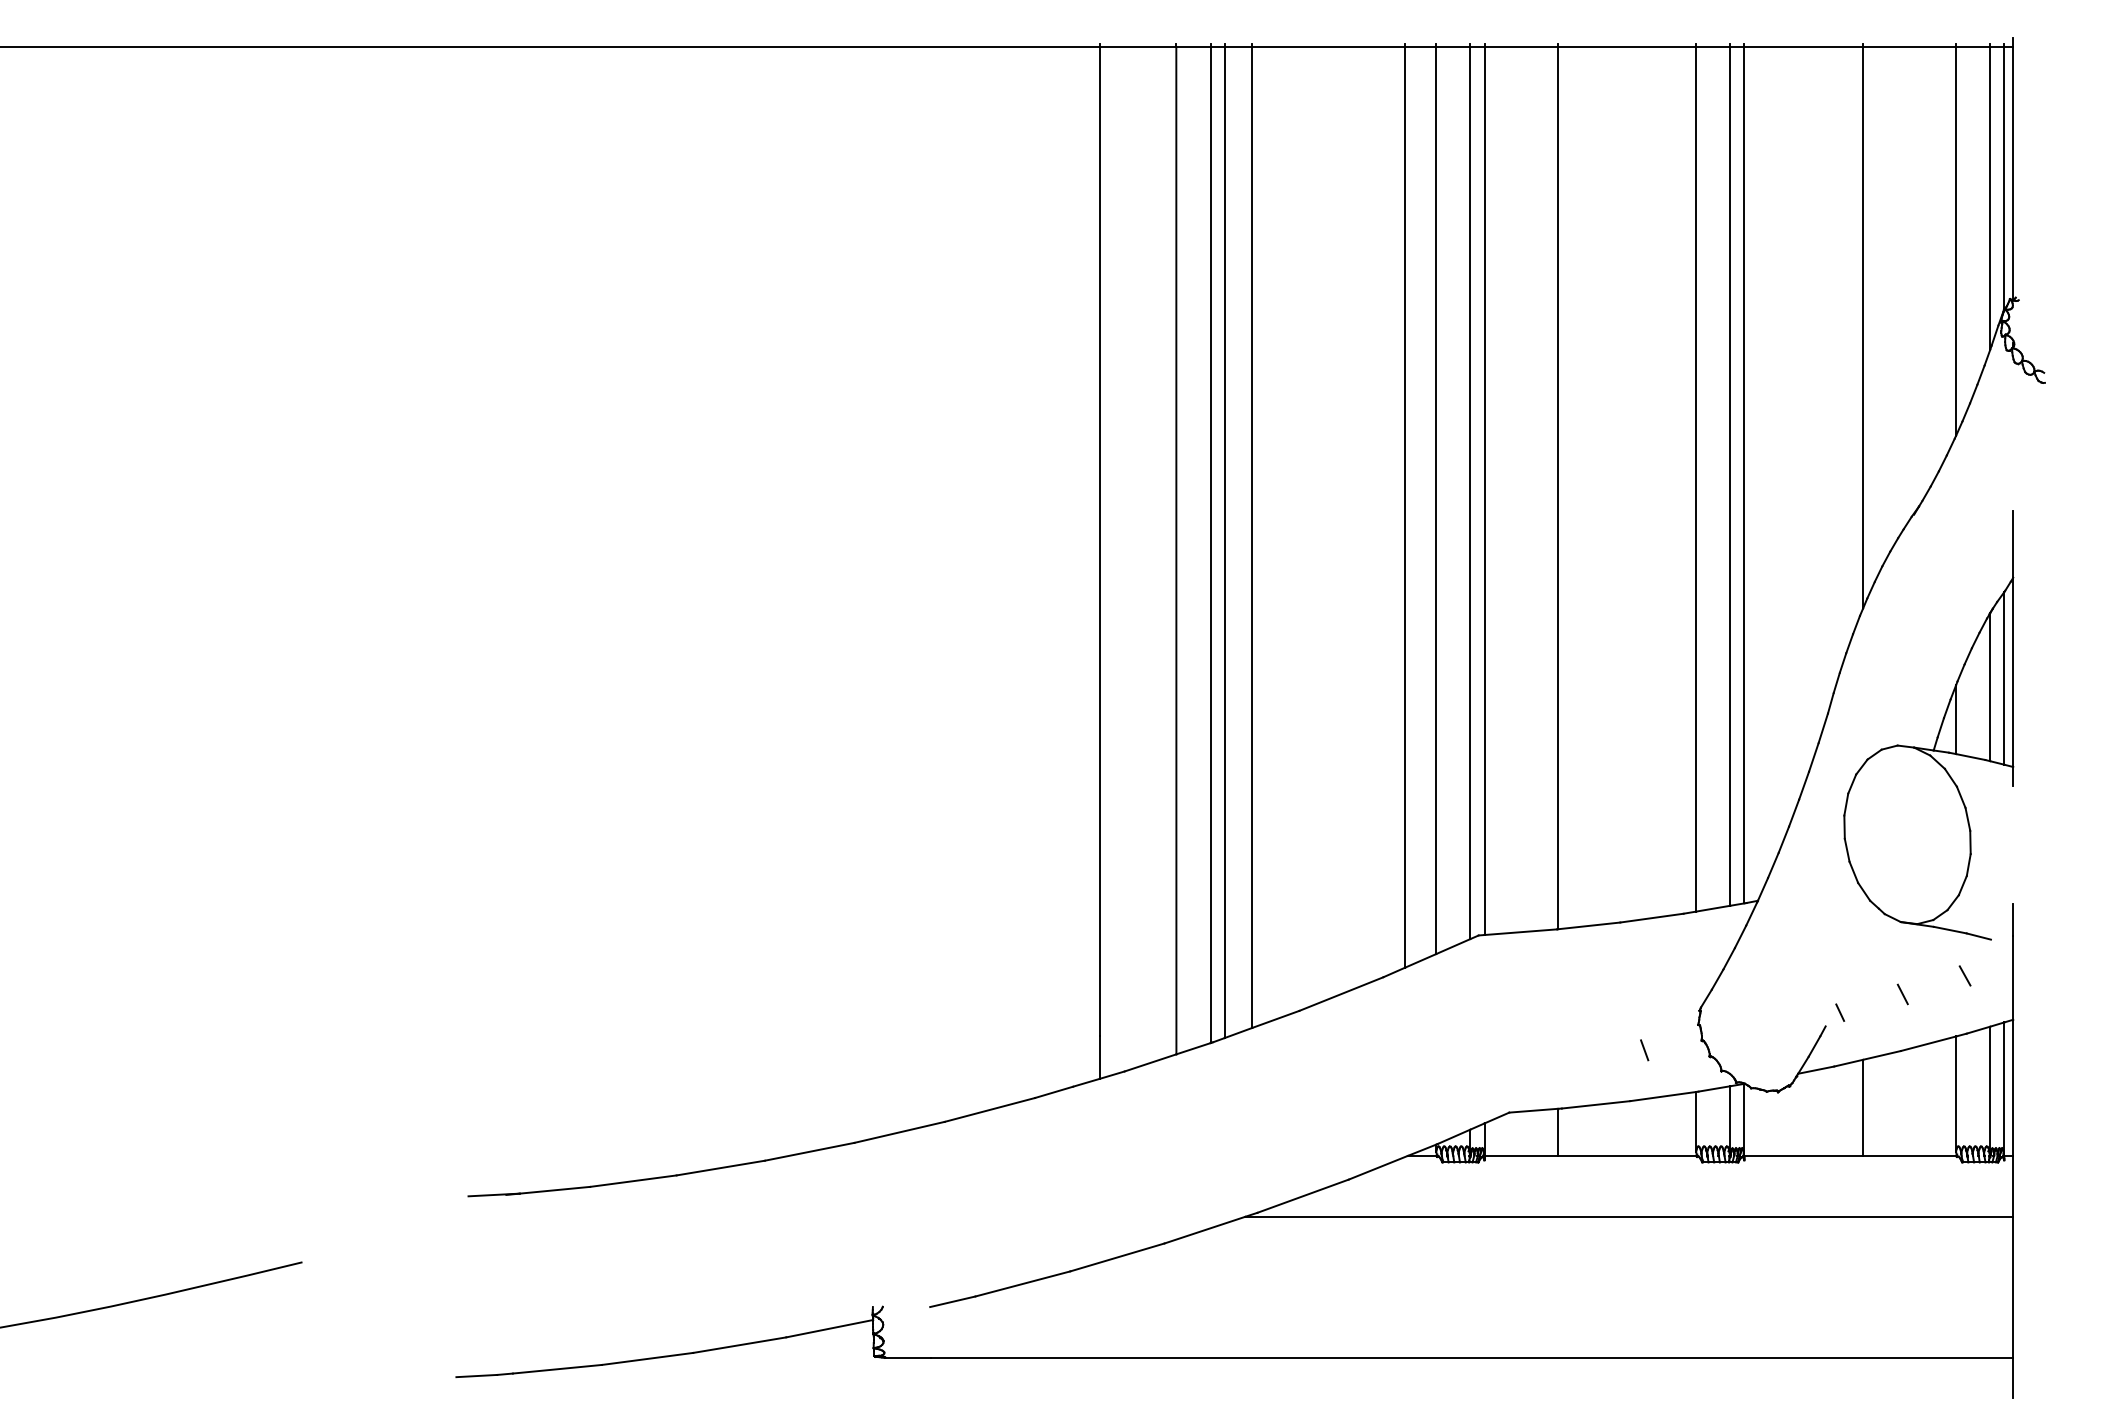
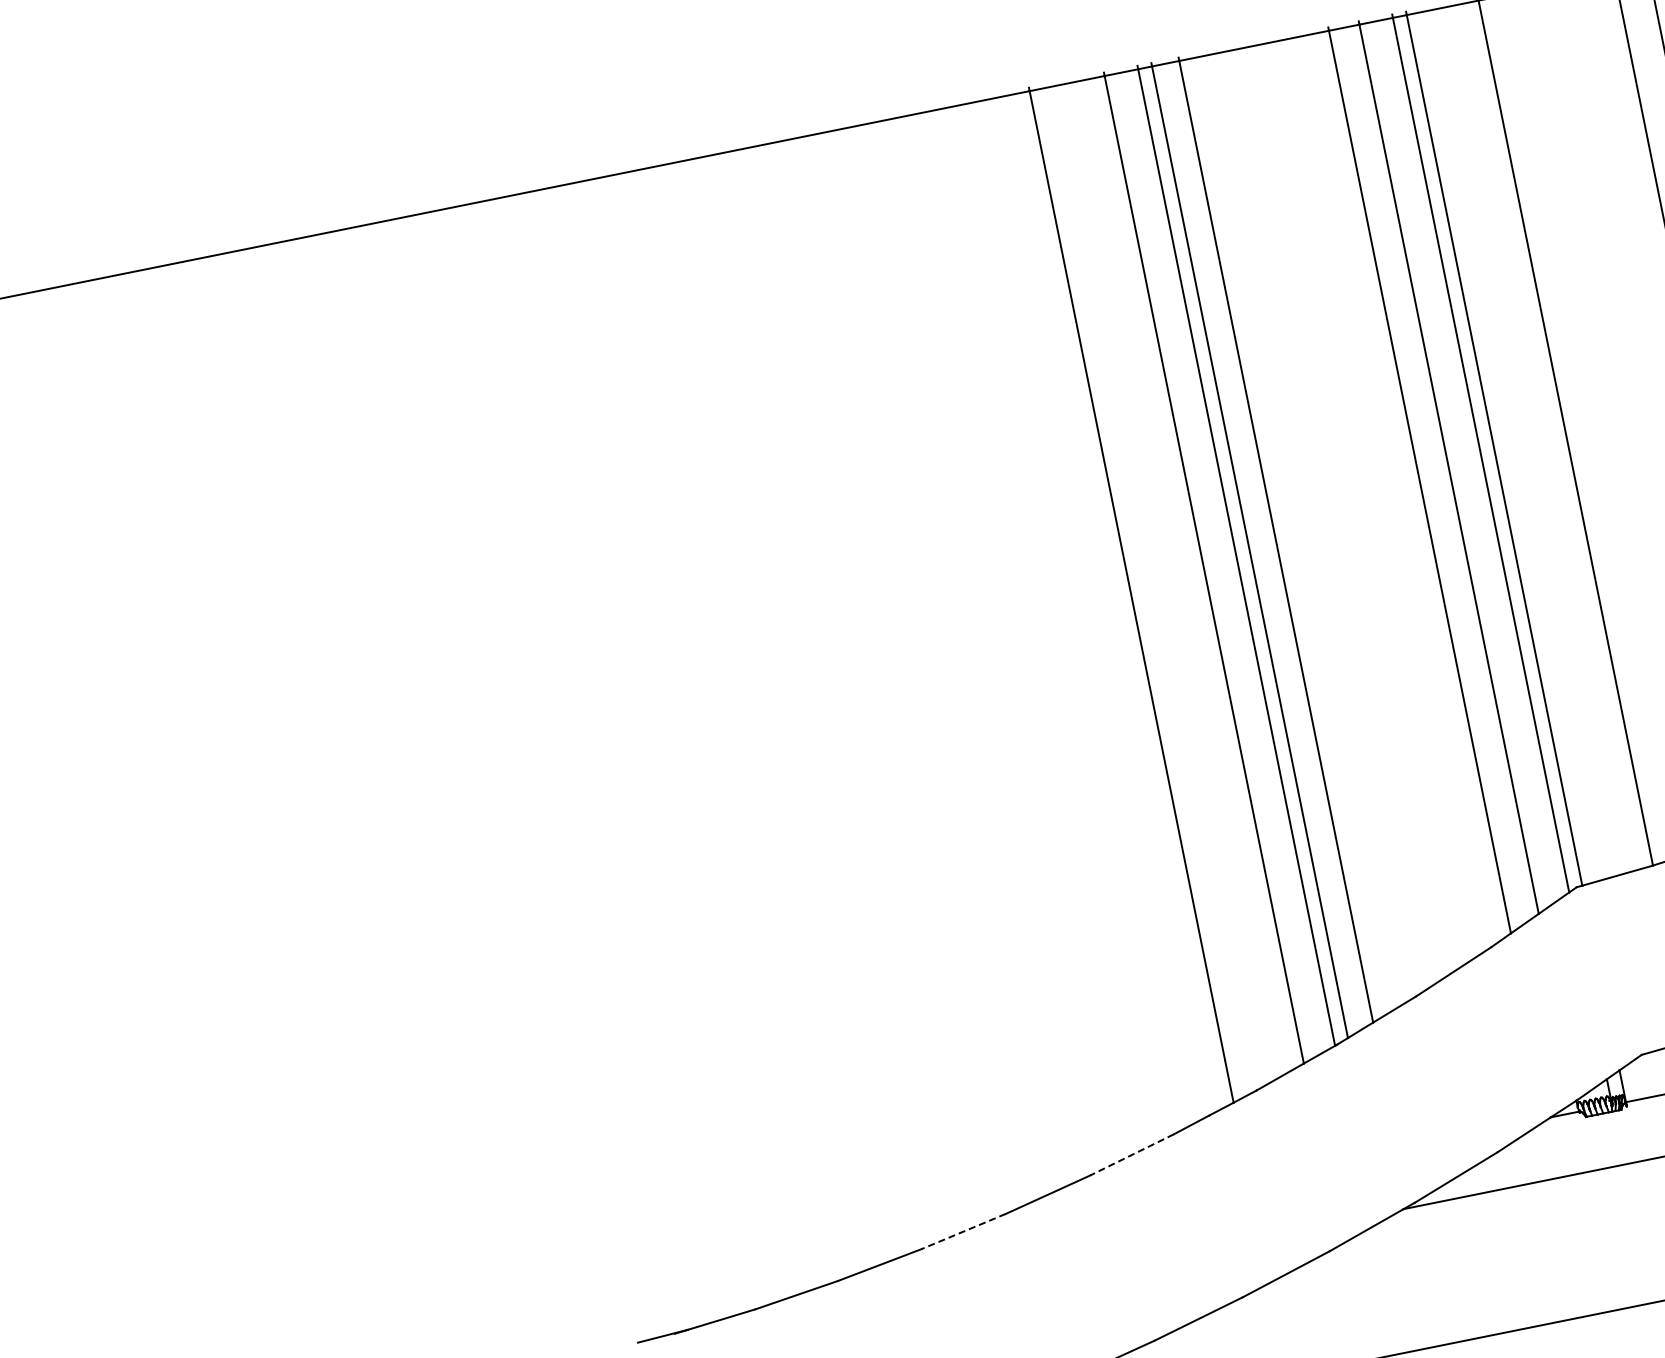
line: (989, 1109) -> (1131, 1154), solid -> dashed
line: (809, 1151) -> (963, 1231), solid -> dashed

